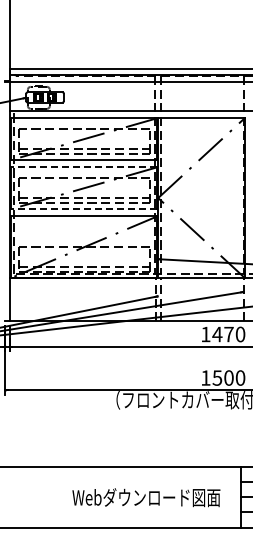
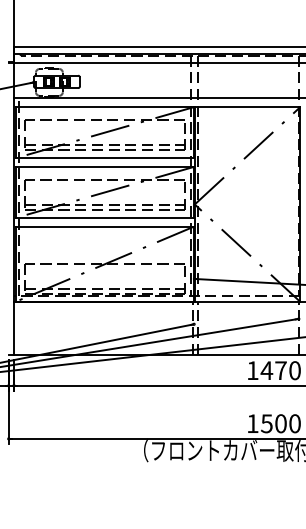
line: (83, 167) -> (103, 167), dashed -> solid
line: (83, 209) -> (103, 218), dashed -> solid

